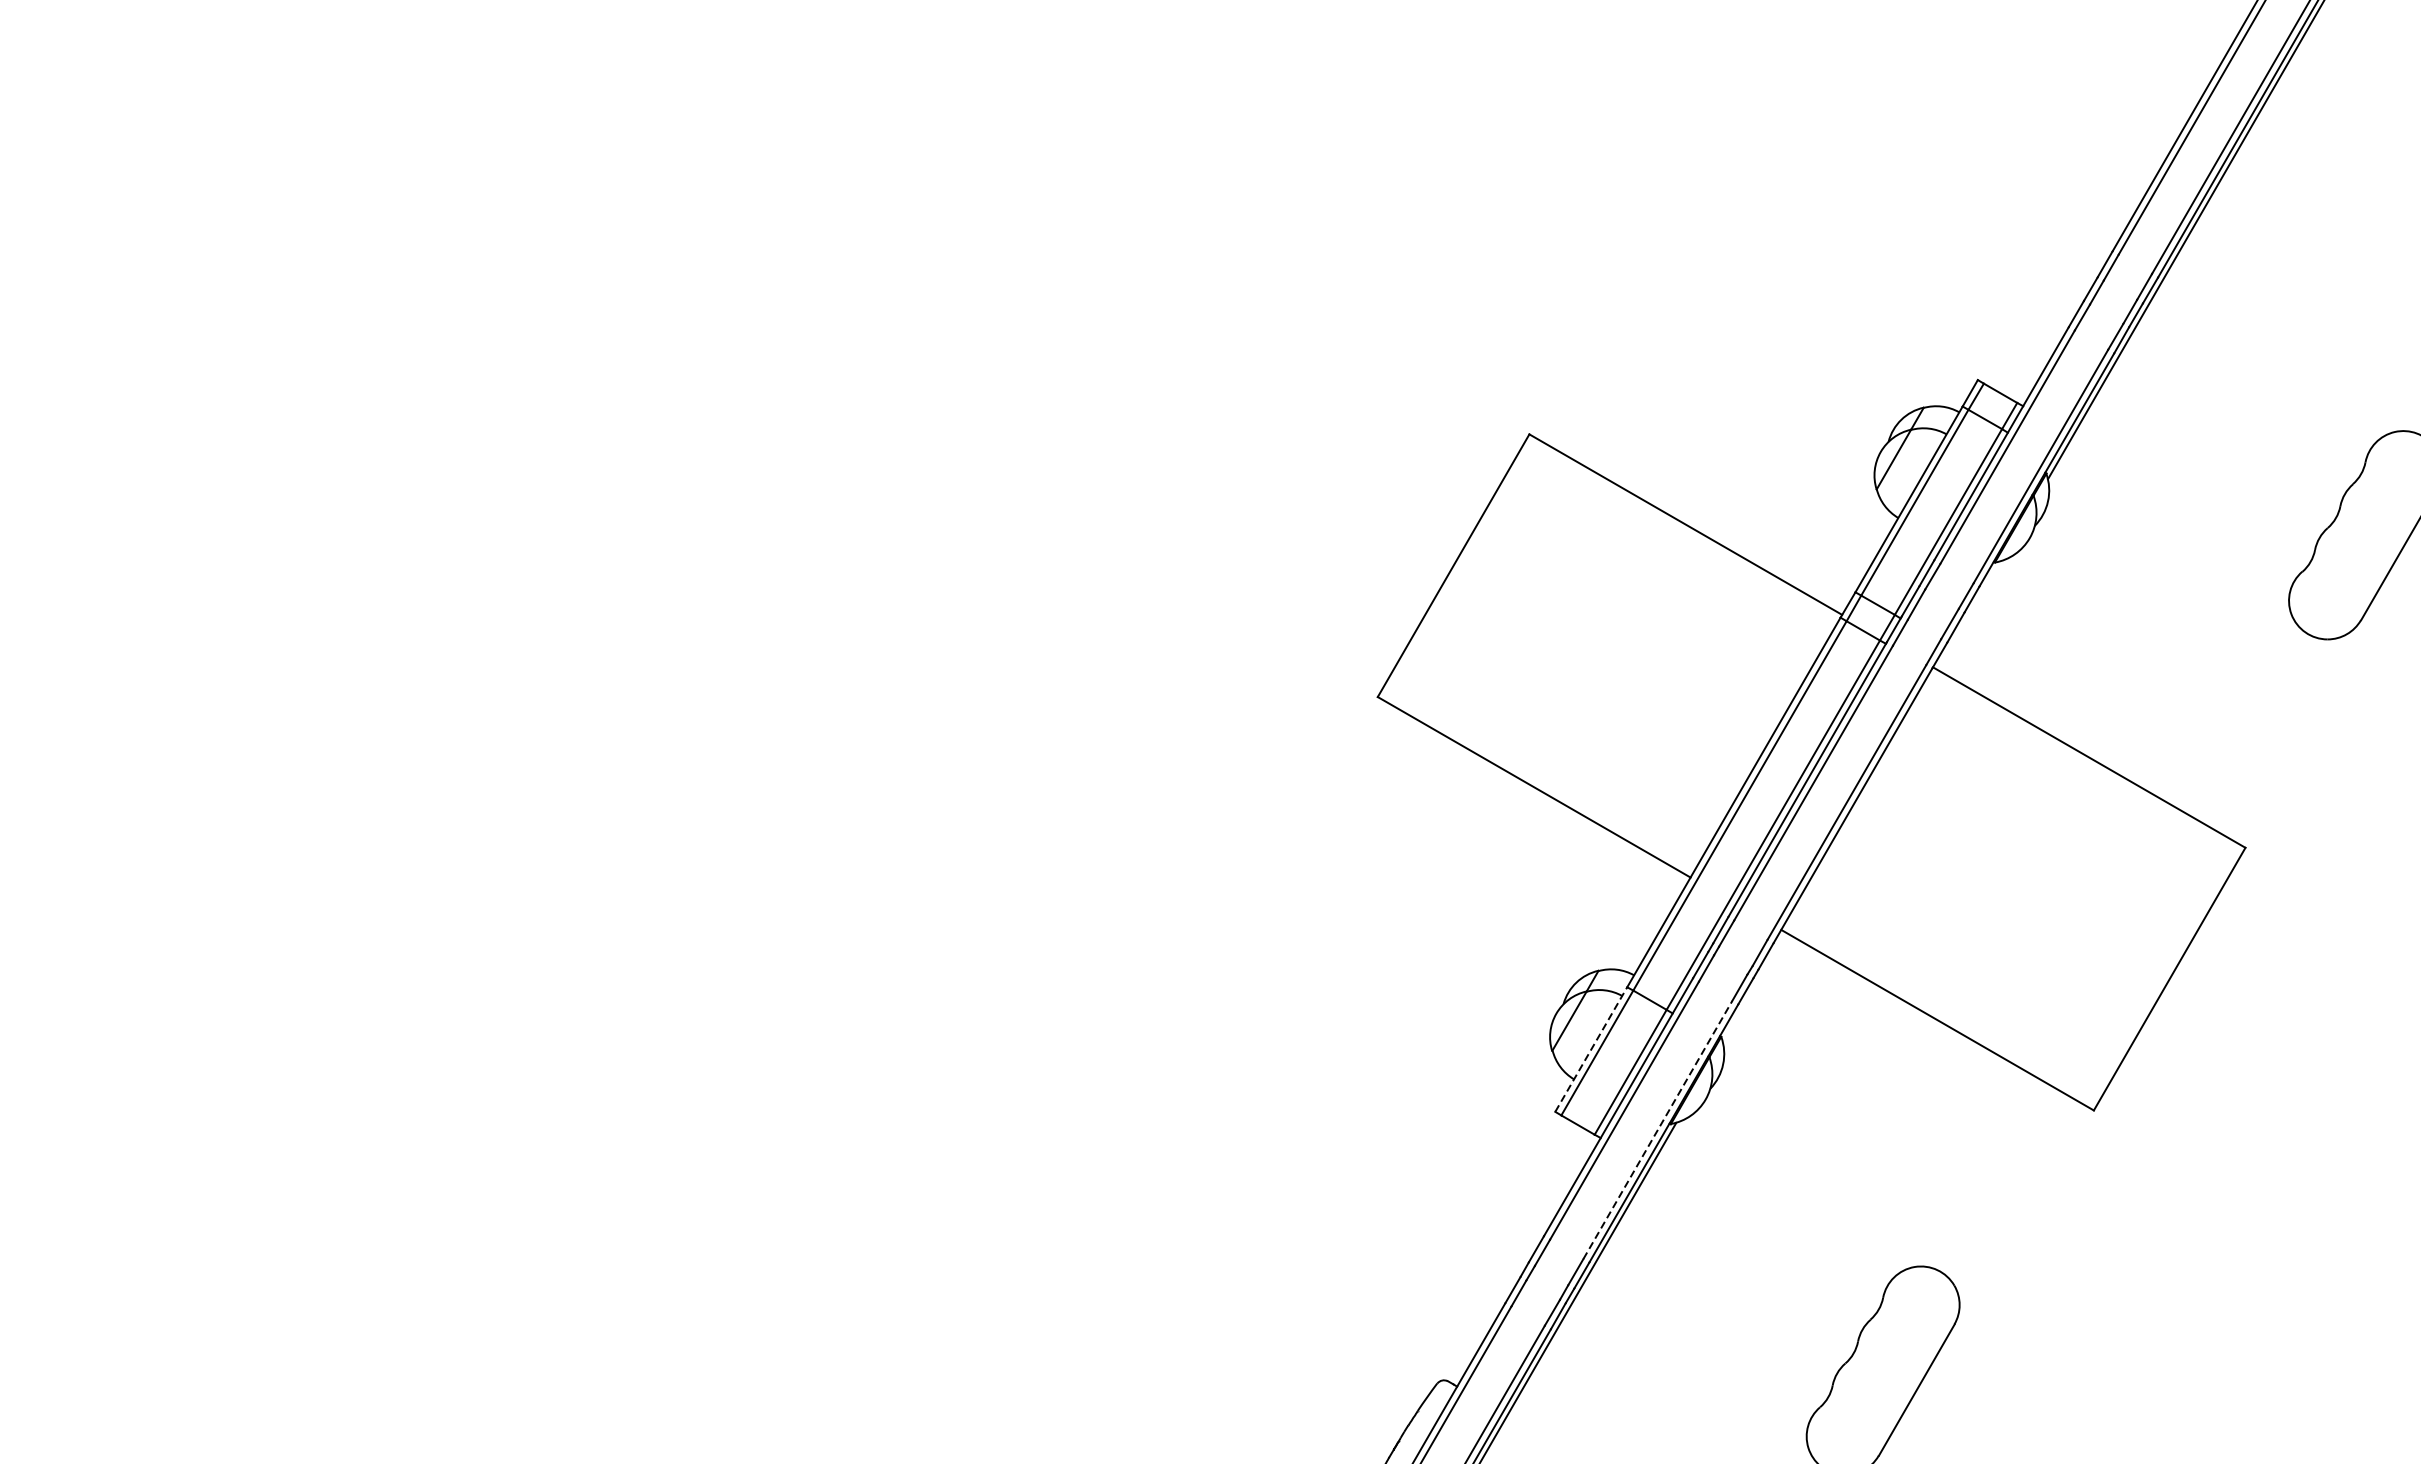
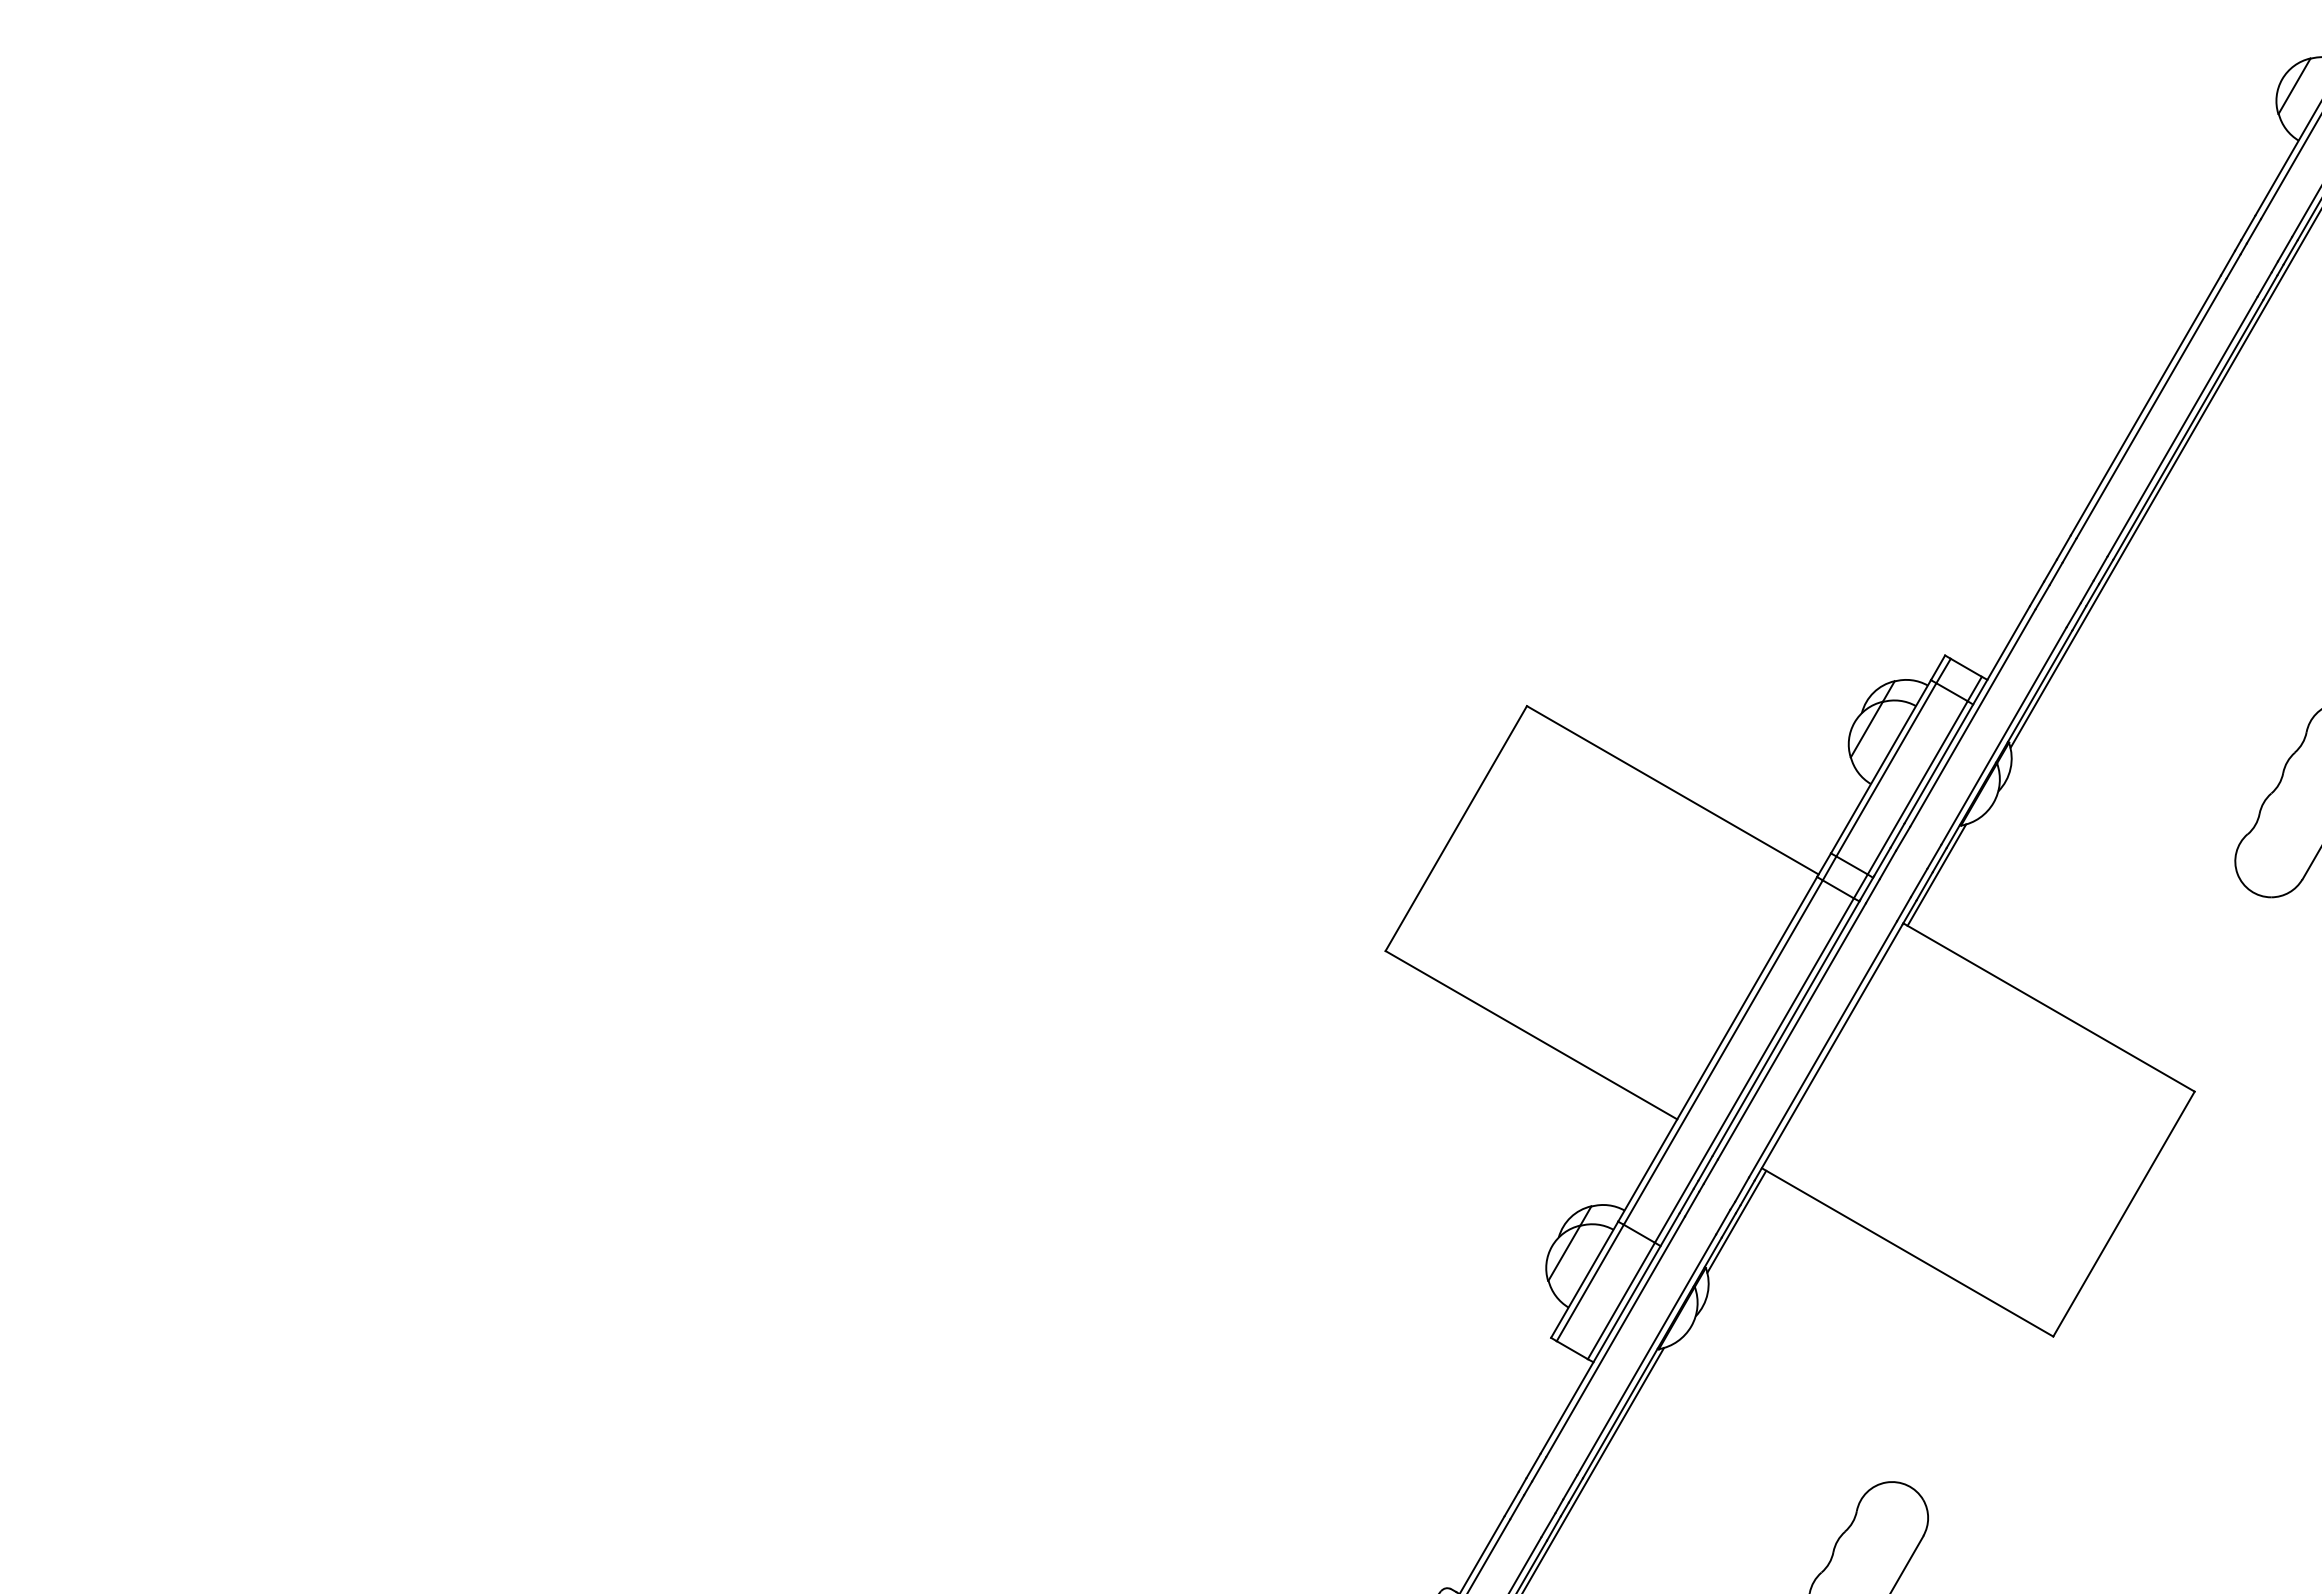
line: (1968, 614) -> (1936, 874), added
line: (1754, 987) -> (1736, 1221), added
line: (1591, 1049) -> (1584, 1279), dashed -> solid
line: (1657, 1129) -> (1646, 1354), dashed -> solid

